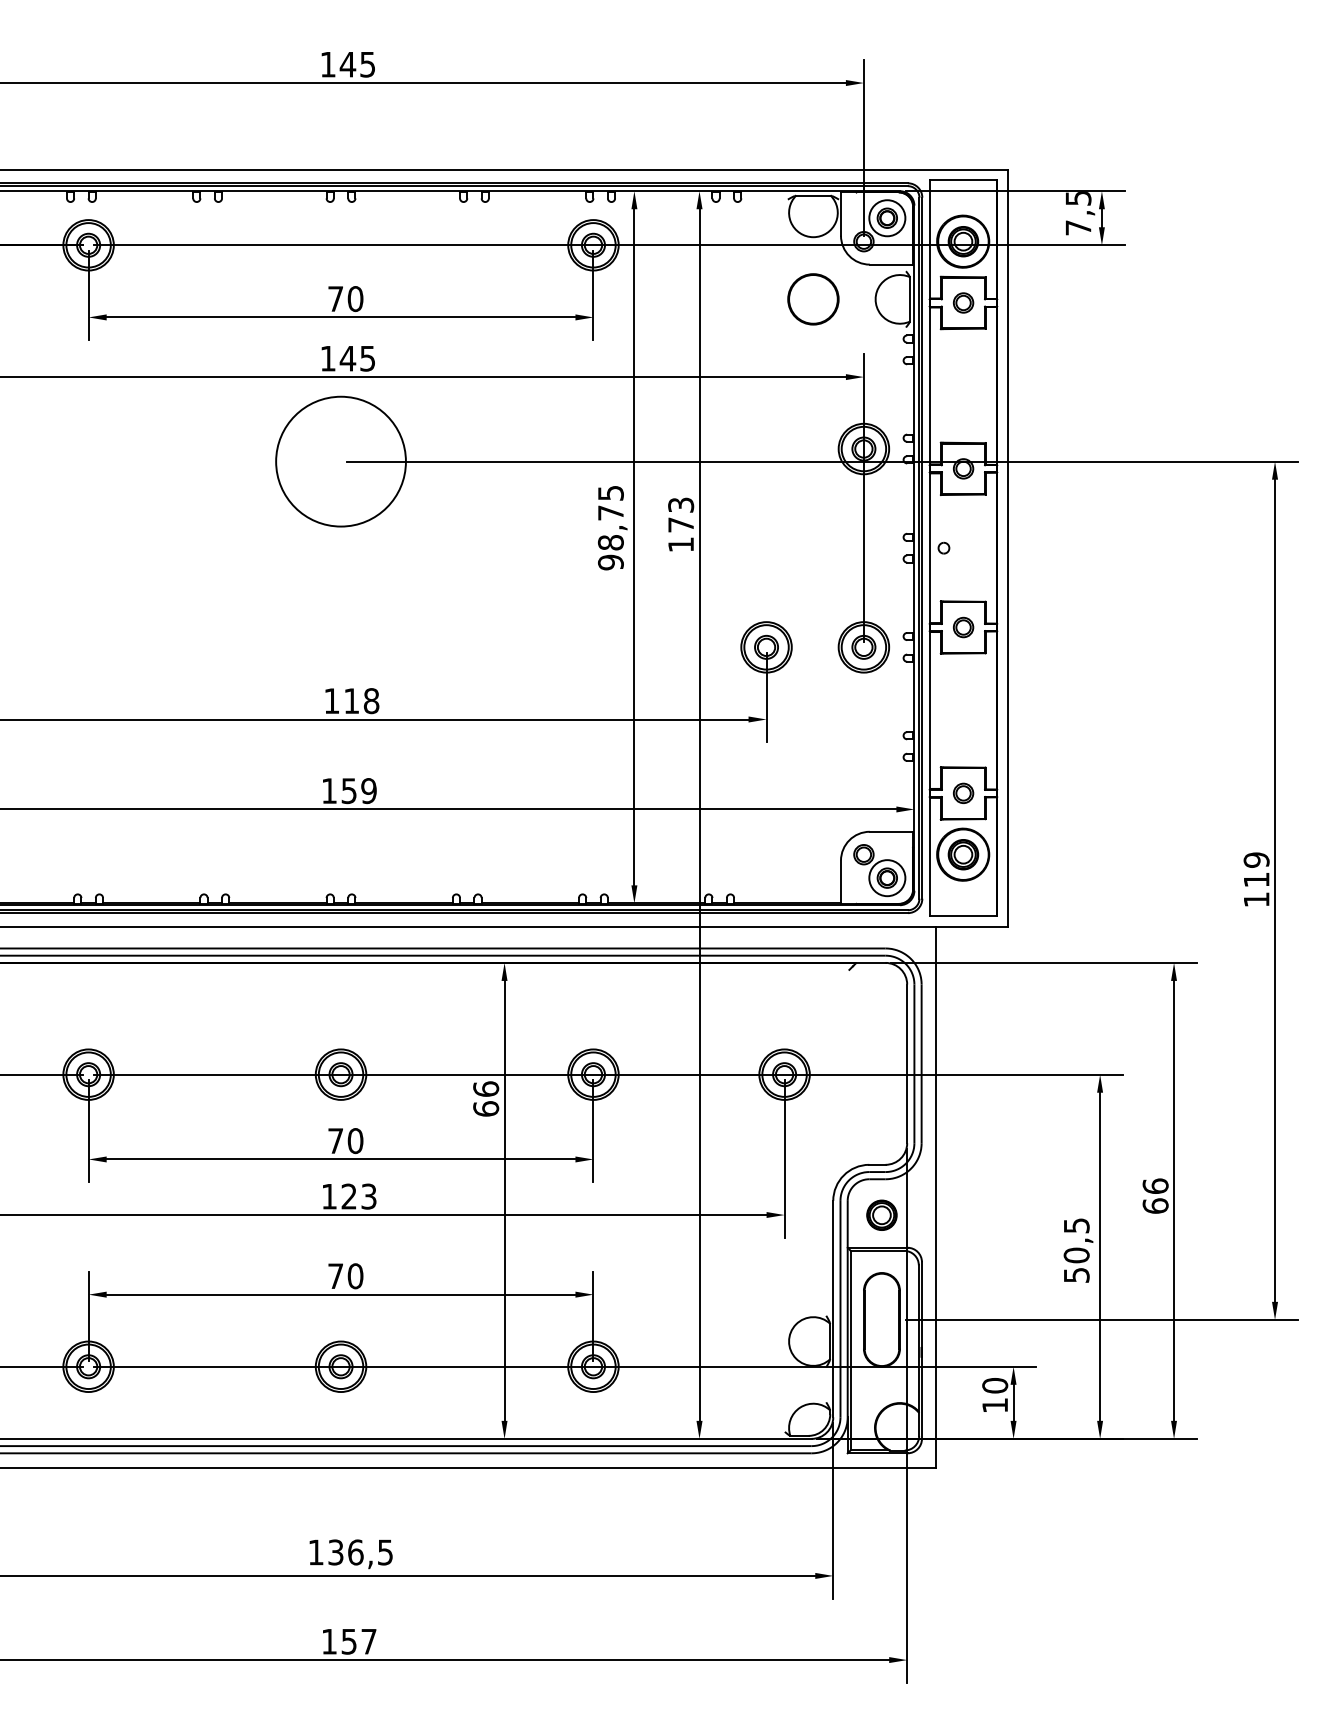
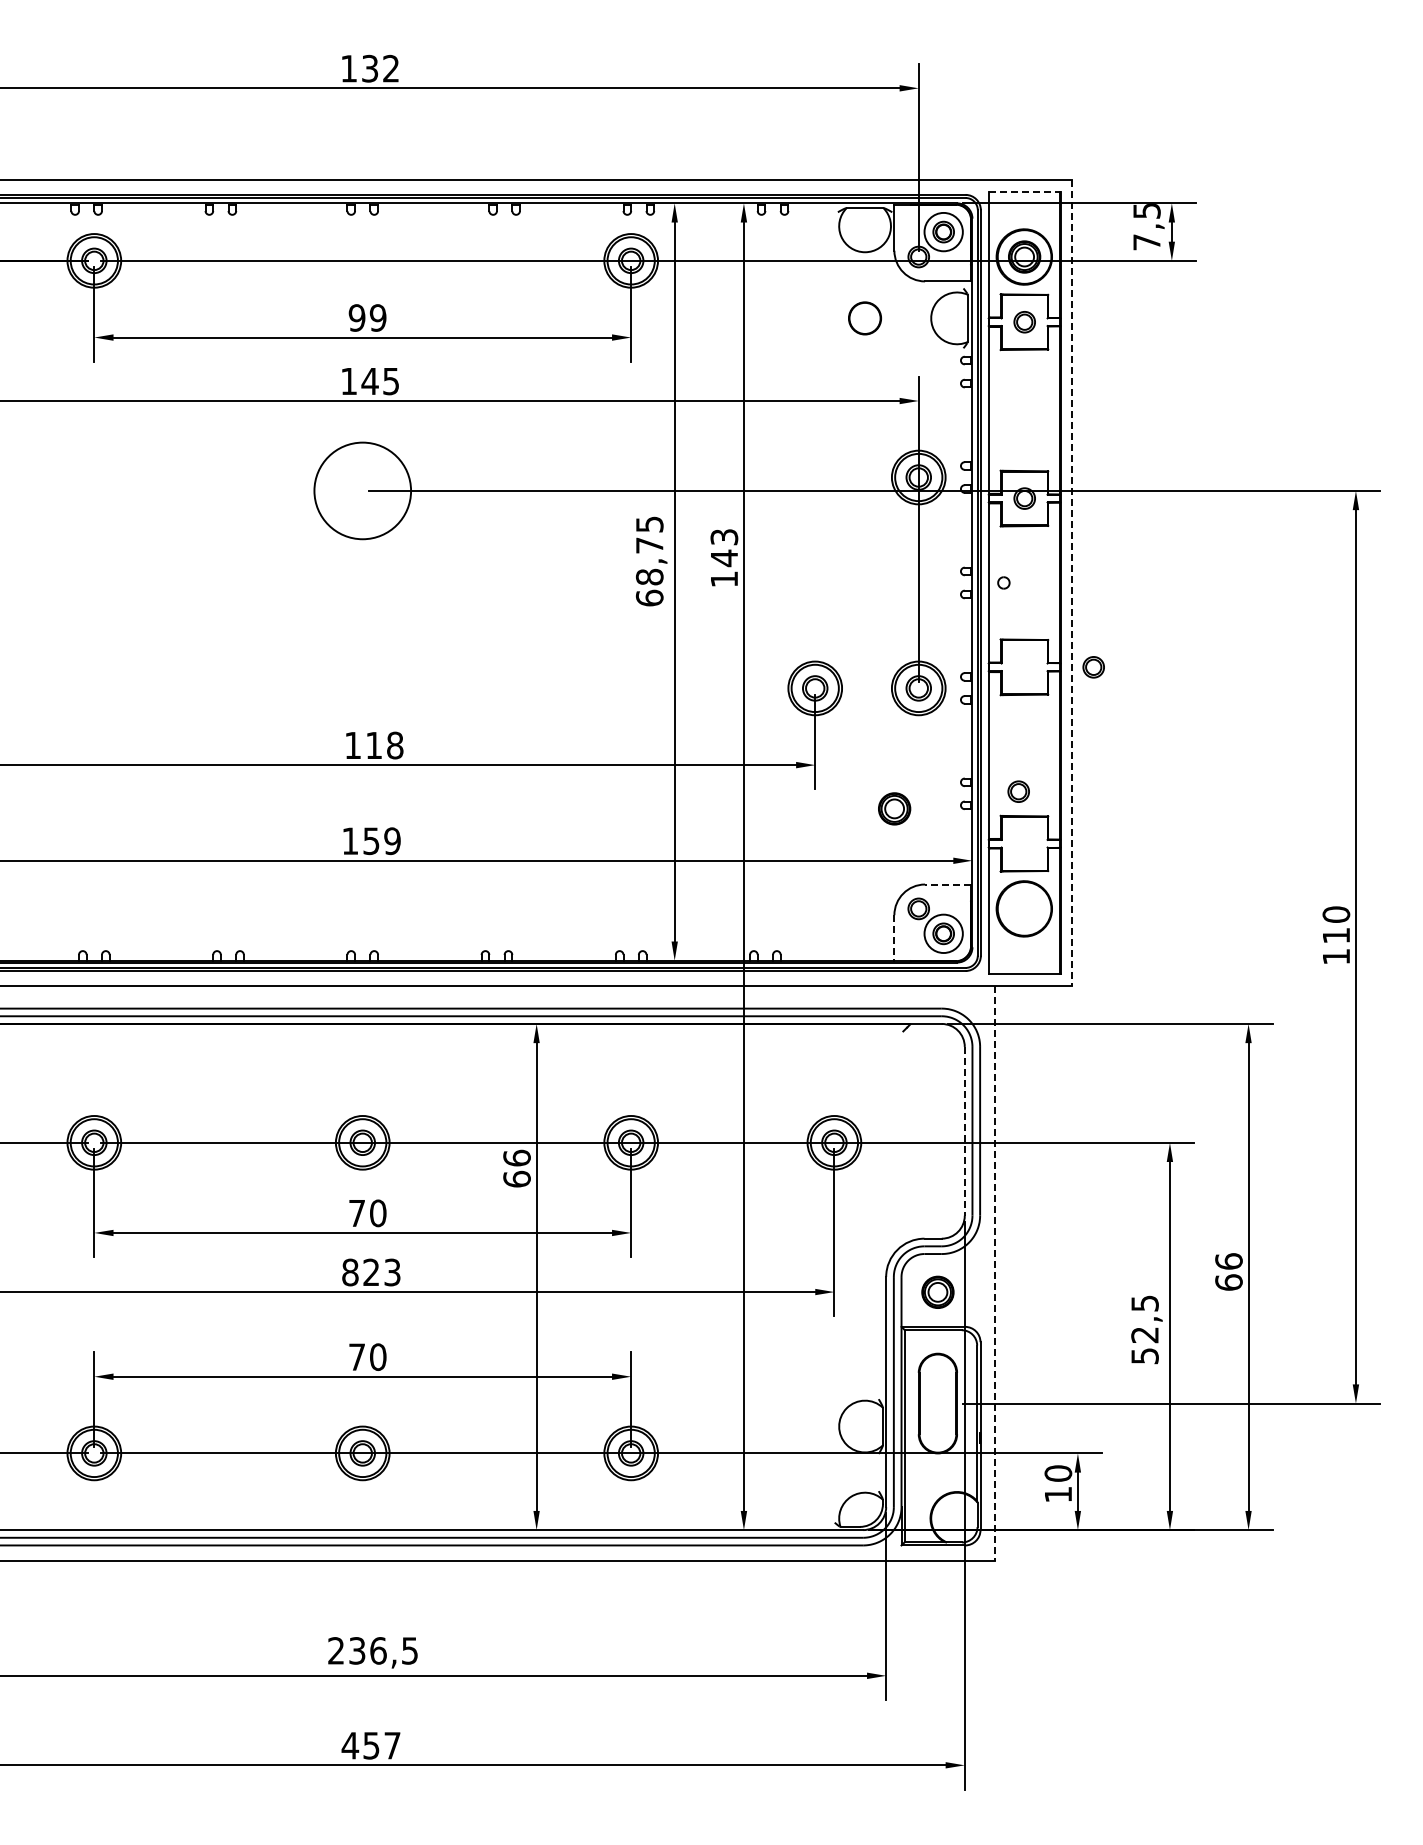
text: (356, 64) -> (379, 68), 145 -> 132
line: (964, 180) -> (1025, 191), solid -> dashed
text: (345, 298) -> (367, 317), 70 -> 99
part: (812, 299) -> (864, 318), size x0.6
circle: (340, 461) -> (362, 490), size x0.7
text: (681, 525) -> (724, 558), 173 -> 143
line: (1008, 547) -> (1072, 582), solid -> dashed
text: (610, 561) -> (649, 597), 98,75 -> 68,75
part: (963, 627) -> (1093, 667), moved
part: (963, 793) -> (1018, 791), moved
line: (890, 831) -> (947, 884), solid -> dashed
part: (963, 854) -> (894, 808), moved
text: (1256, 859) -> (1336, 914), 119 -> 110
line: (841, 882) -> (894, 938), solid -> dashed
line: (906, 1064) -> (964, 1131), solid -> dashed
text: (329, 1196) -> (350, 1272), 123 -> 823
line: (936, 1197) -> (995, 1273), solid -> dashed
text: (1076, 1254) -> (1144, 1334), 50,5 -> 52,5
text: (315, 1552) -> (335, 1650), 136,5 -> 236,5
text: (329, 1641) -> (350, 1745), 157 -> 457

